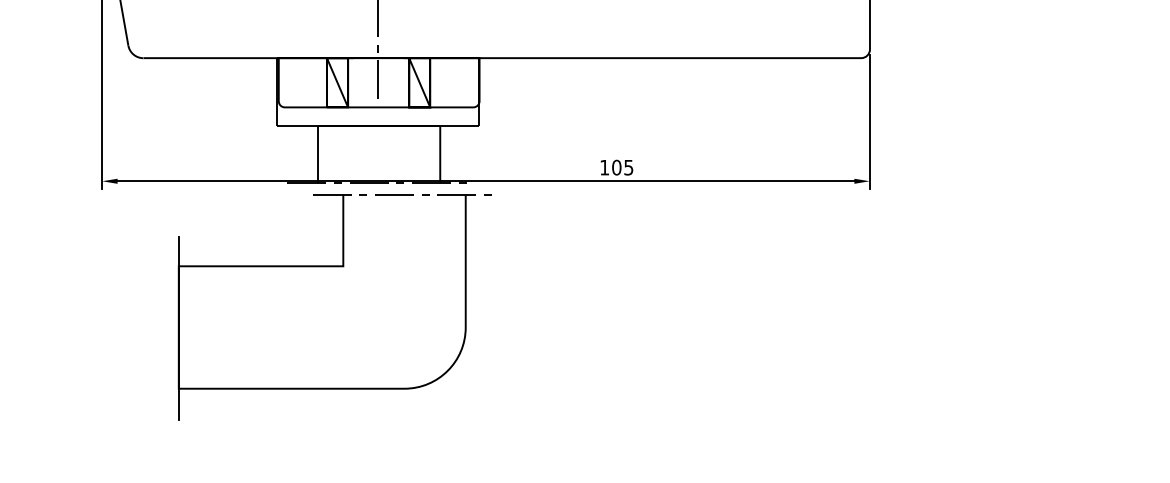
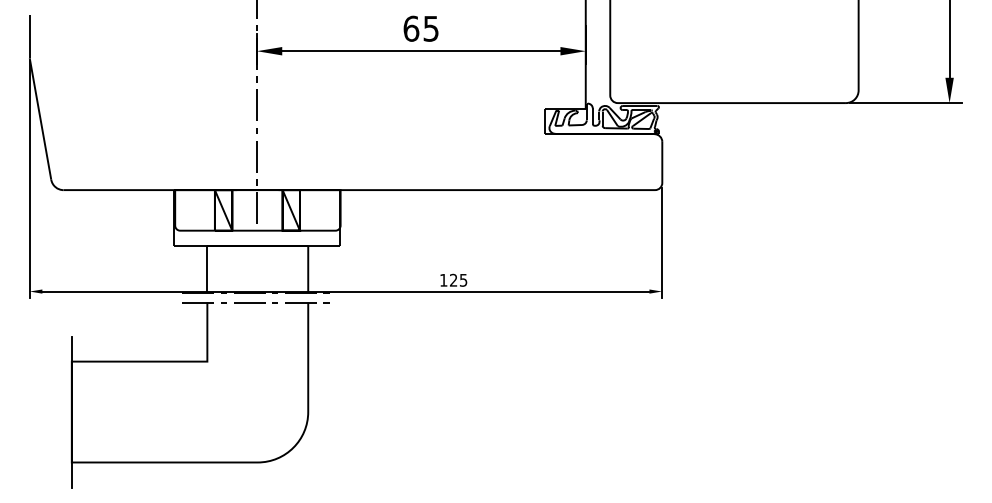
text: (616, 166) -> (453, 279), 105 -> 125
part: (334, 267) -> (200, 362), moved

